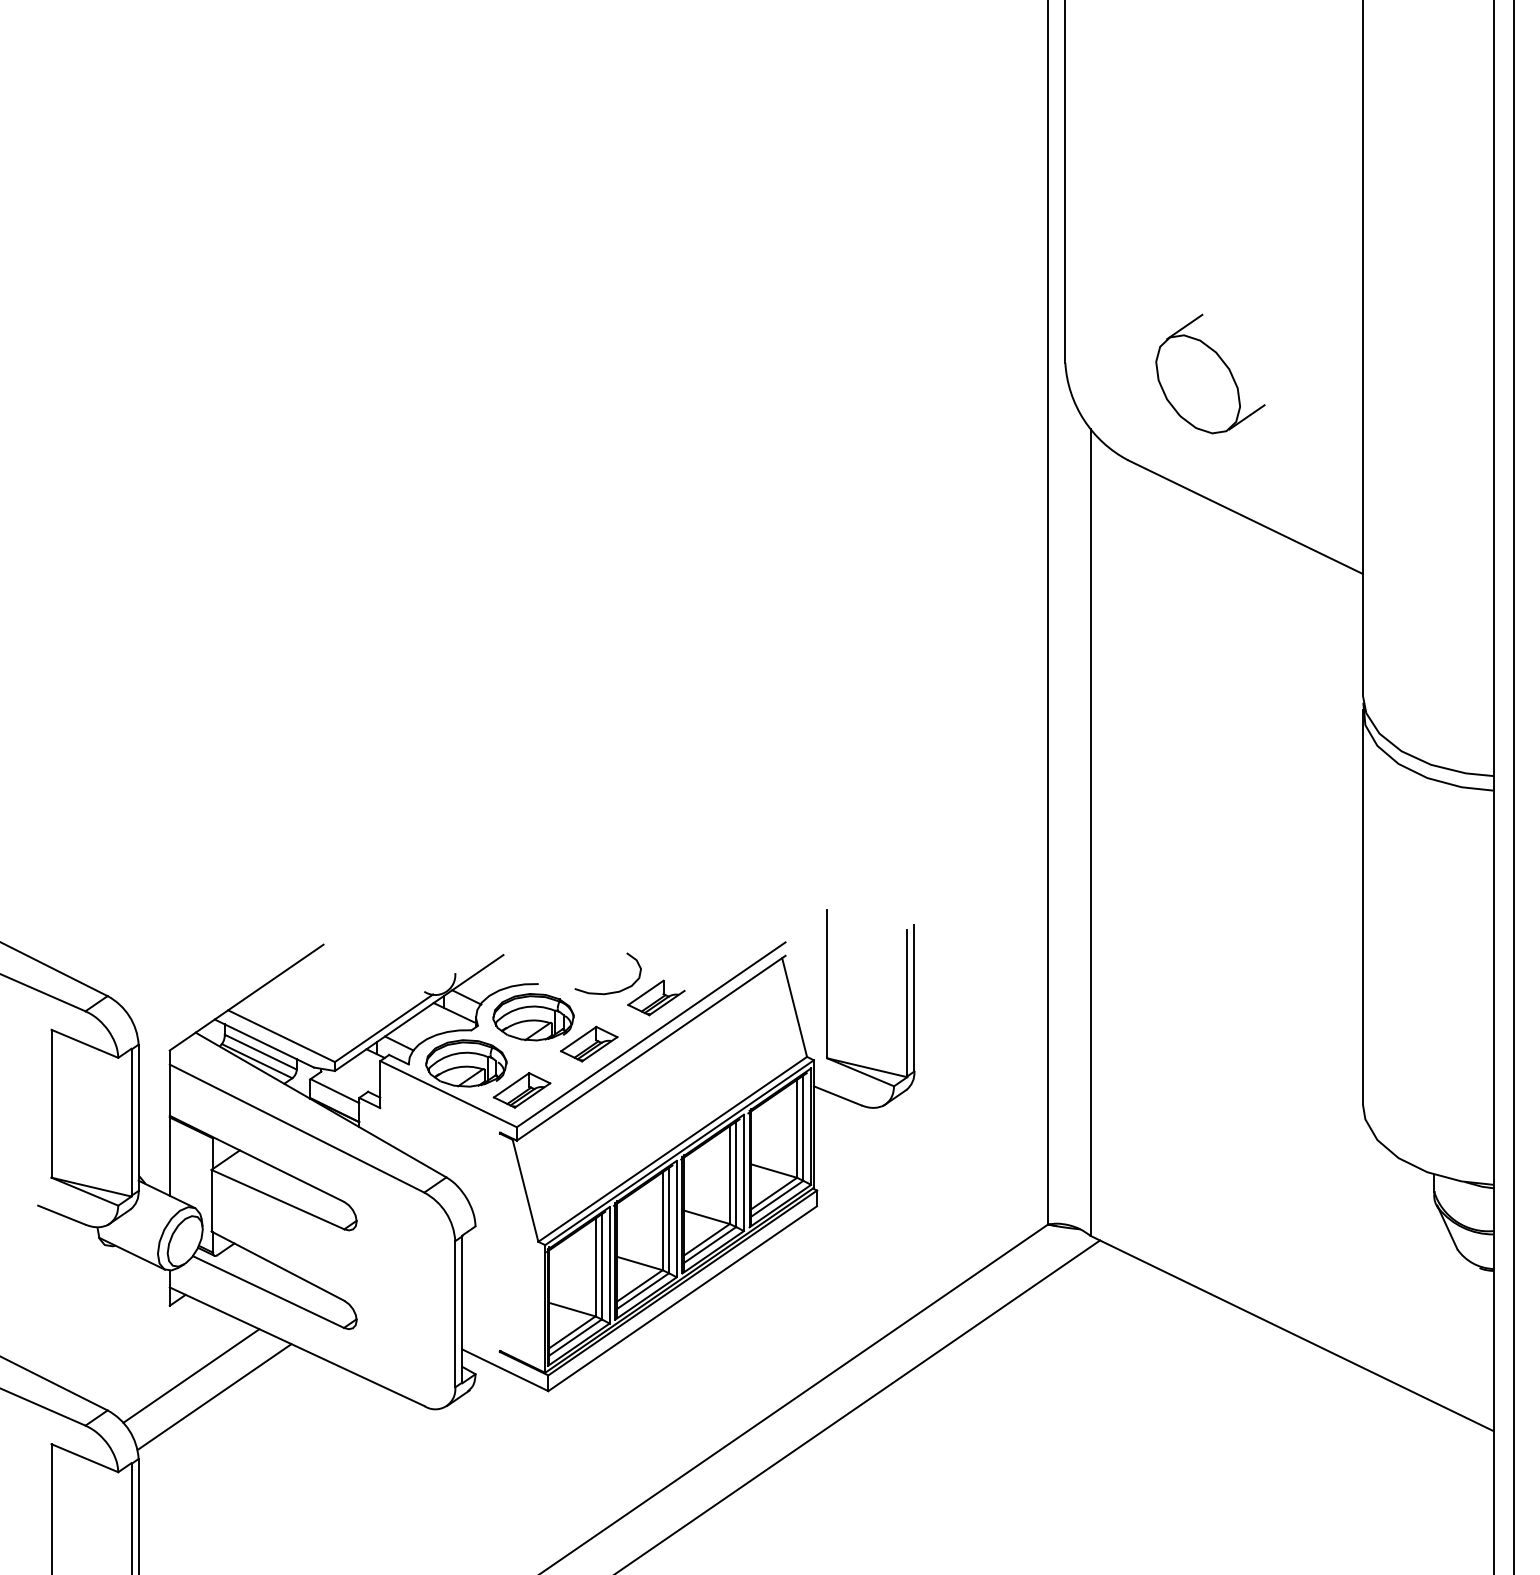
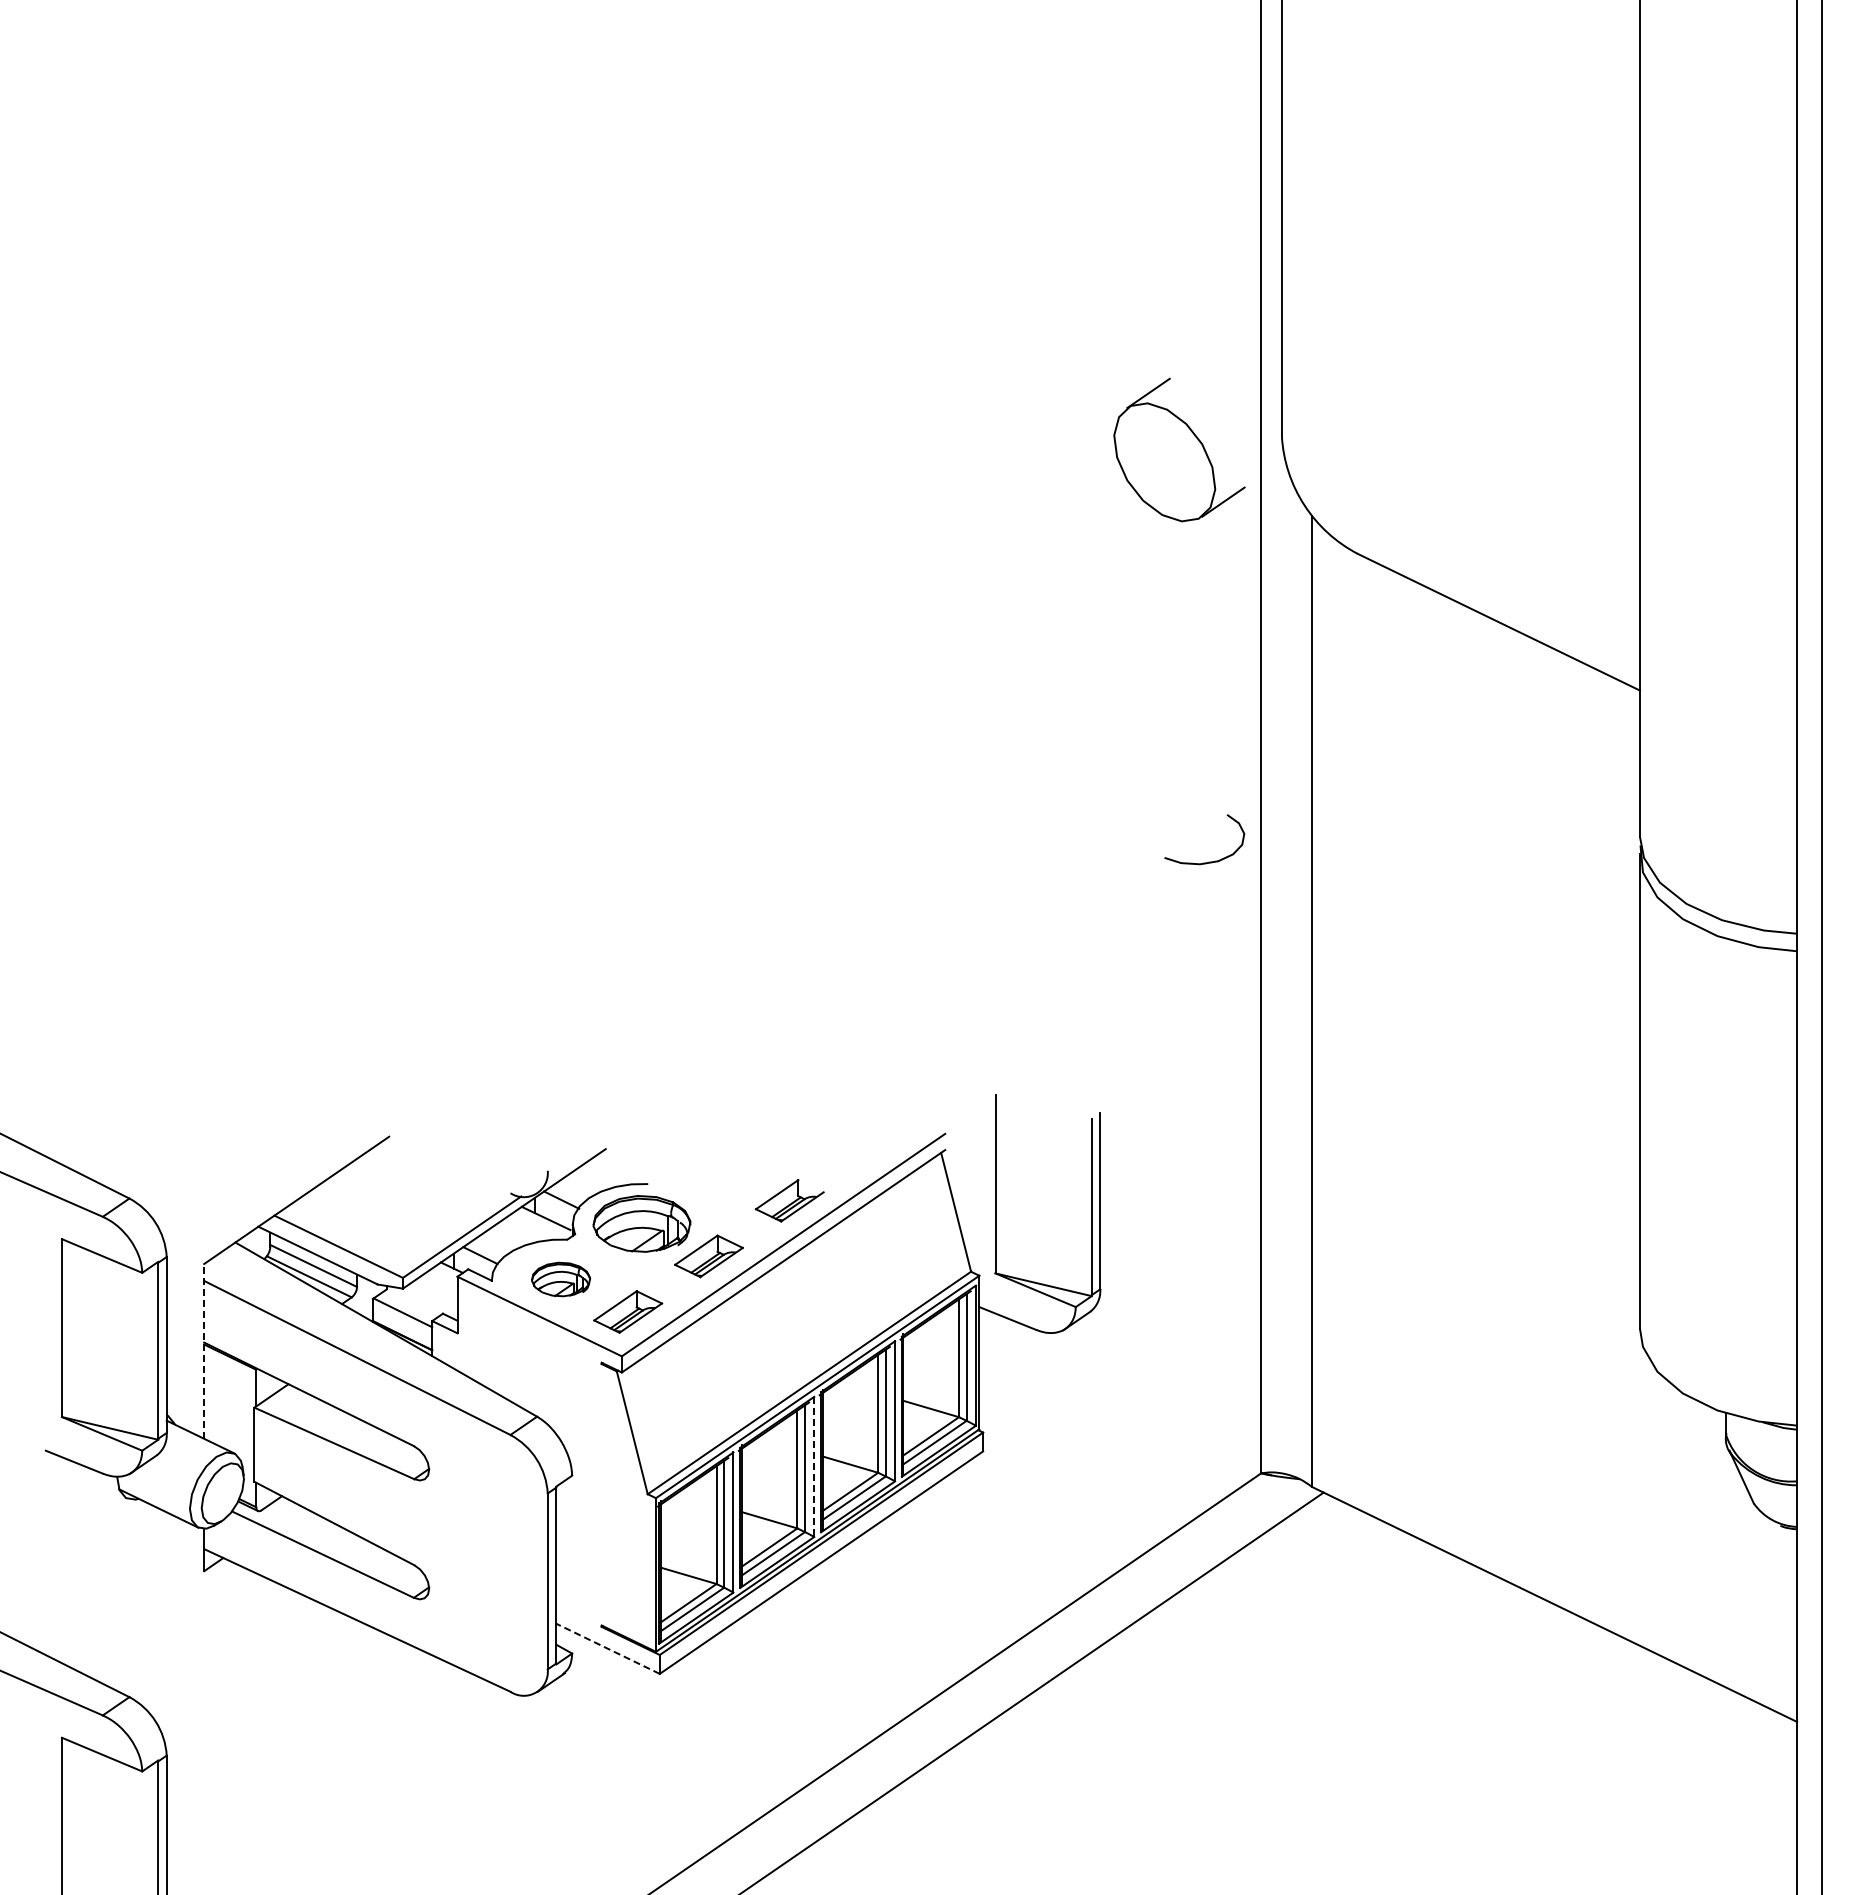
part: (1210, 373) -> (1179, 449), moved
curve: (612, 991) -> (1209, 861), moved
part: (465, 1063) -> (560, 1279), size x0.6
line: (170, 1122) -> (204, 1350), solid -> dashed
line: (676, 1219) -> (814, 1467), solid -> dashed
line: (505, 1370) -> (608, 1648), solid -> dashed
line: (191, 1375) -> (230, 1655), removed
line: (214, 1396) -> (257, 1680), removed

